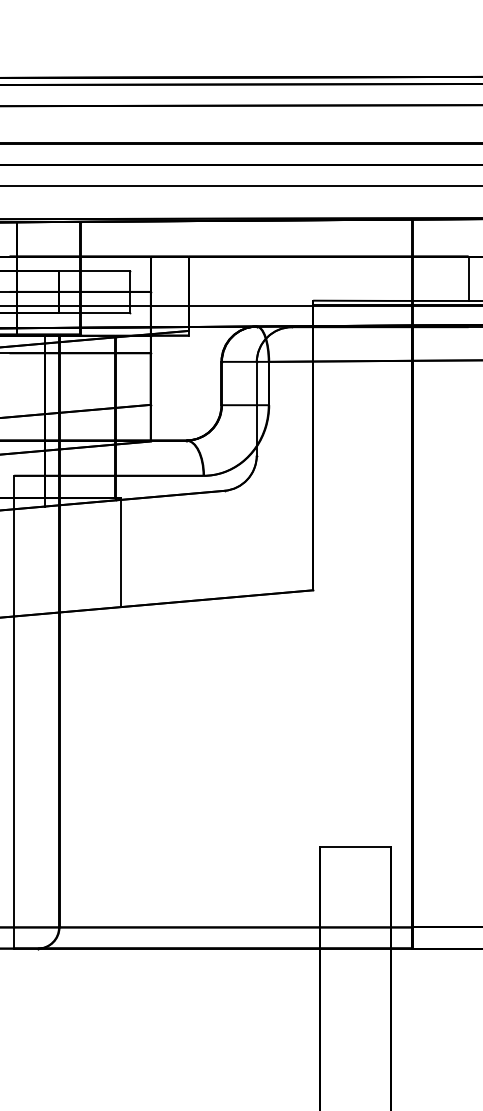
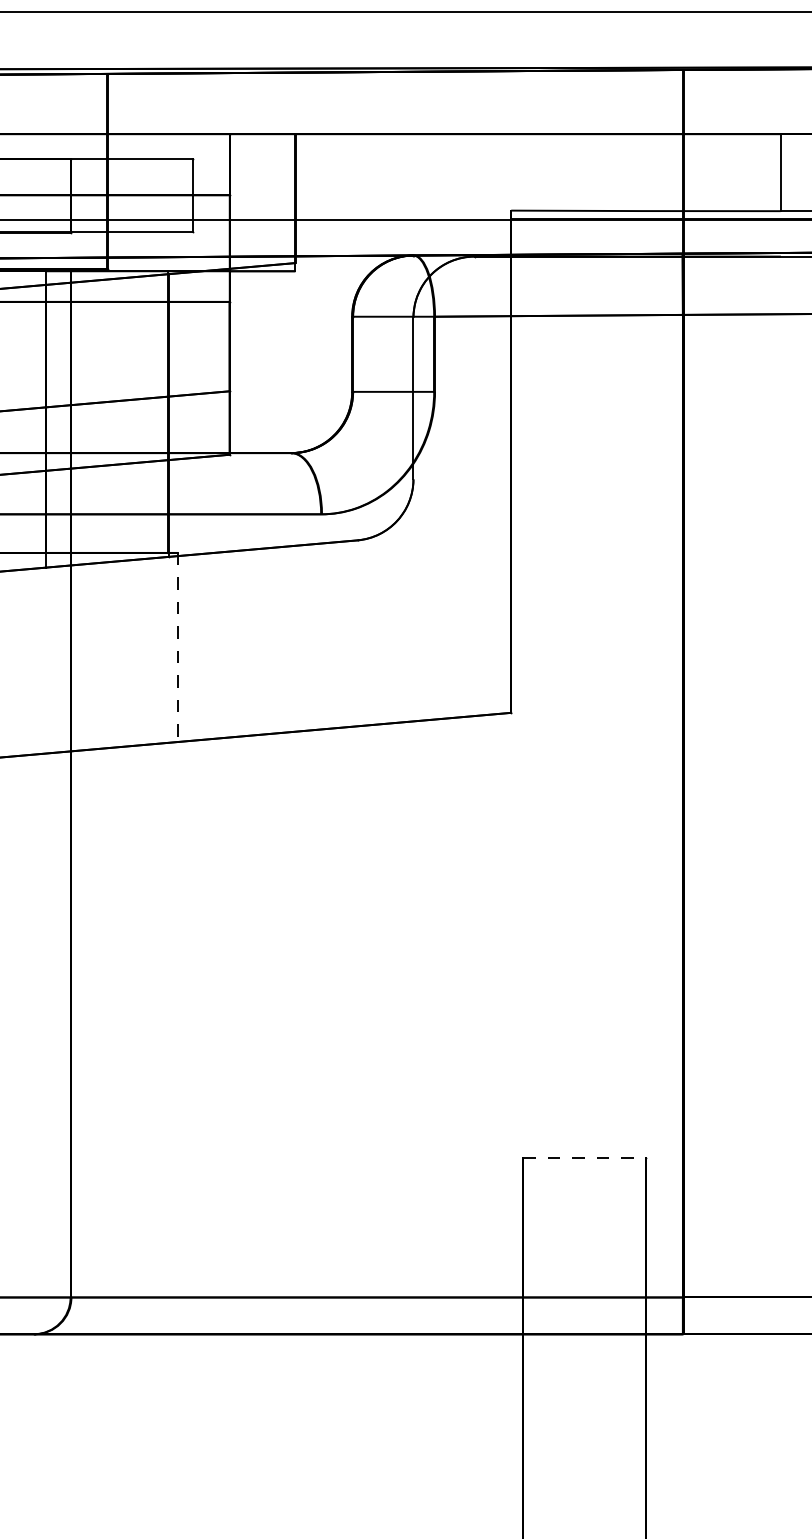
line: (121, 552) -> (178, 647), solid -> dashed
line: (356, 846) -> (586, 1157), solid -> dashed

